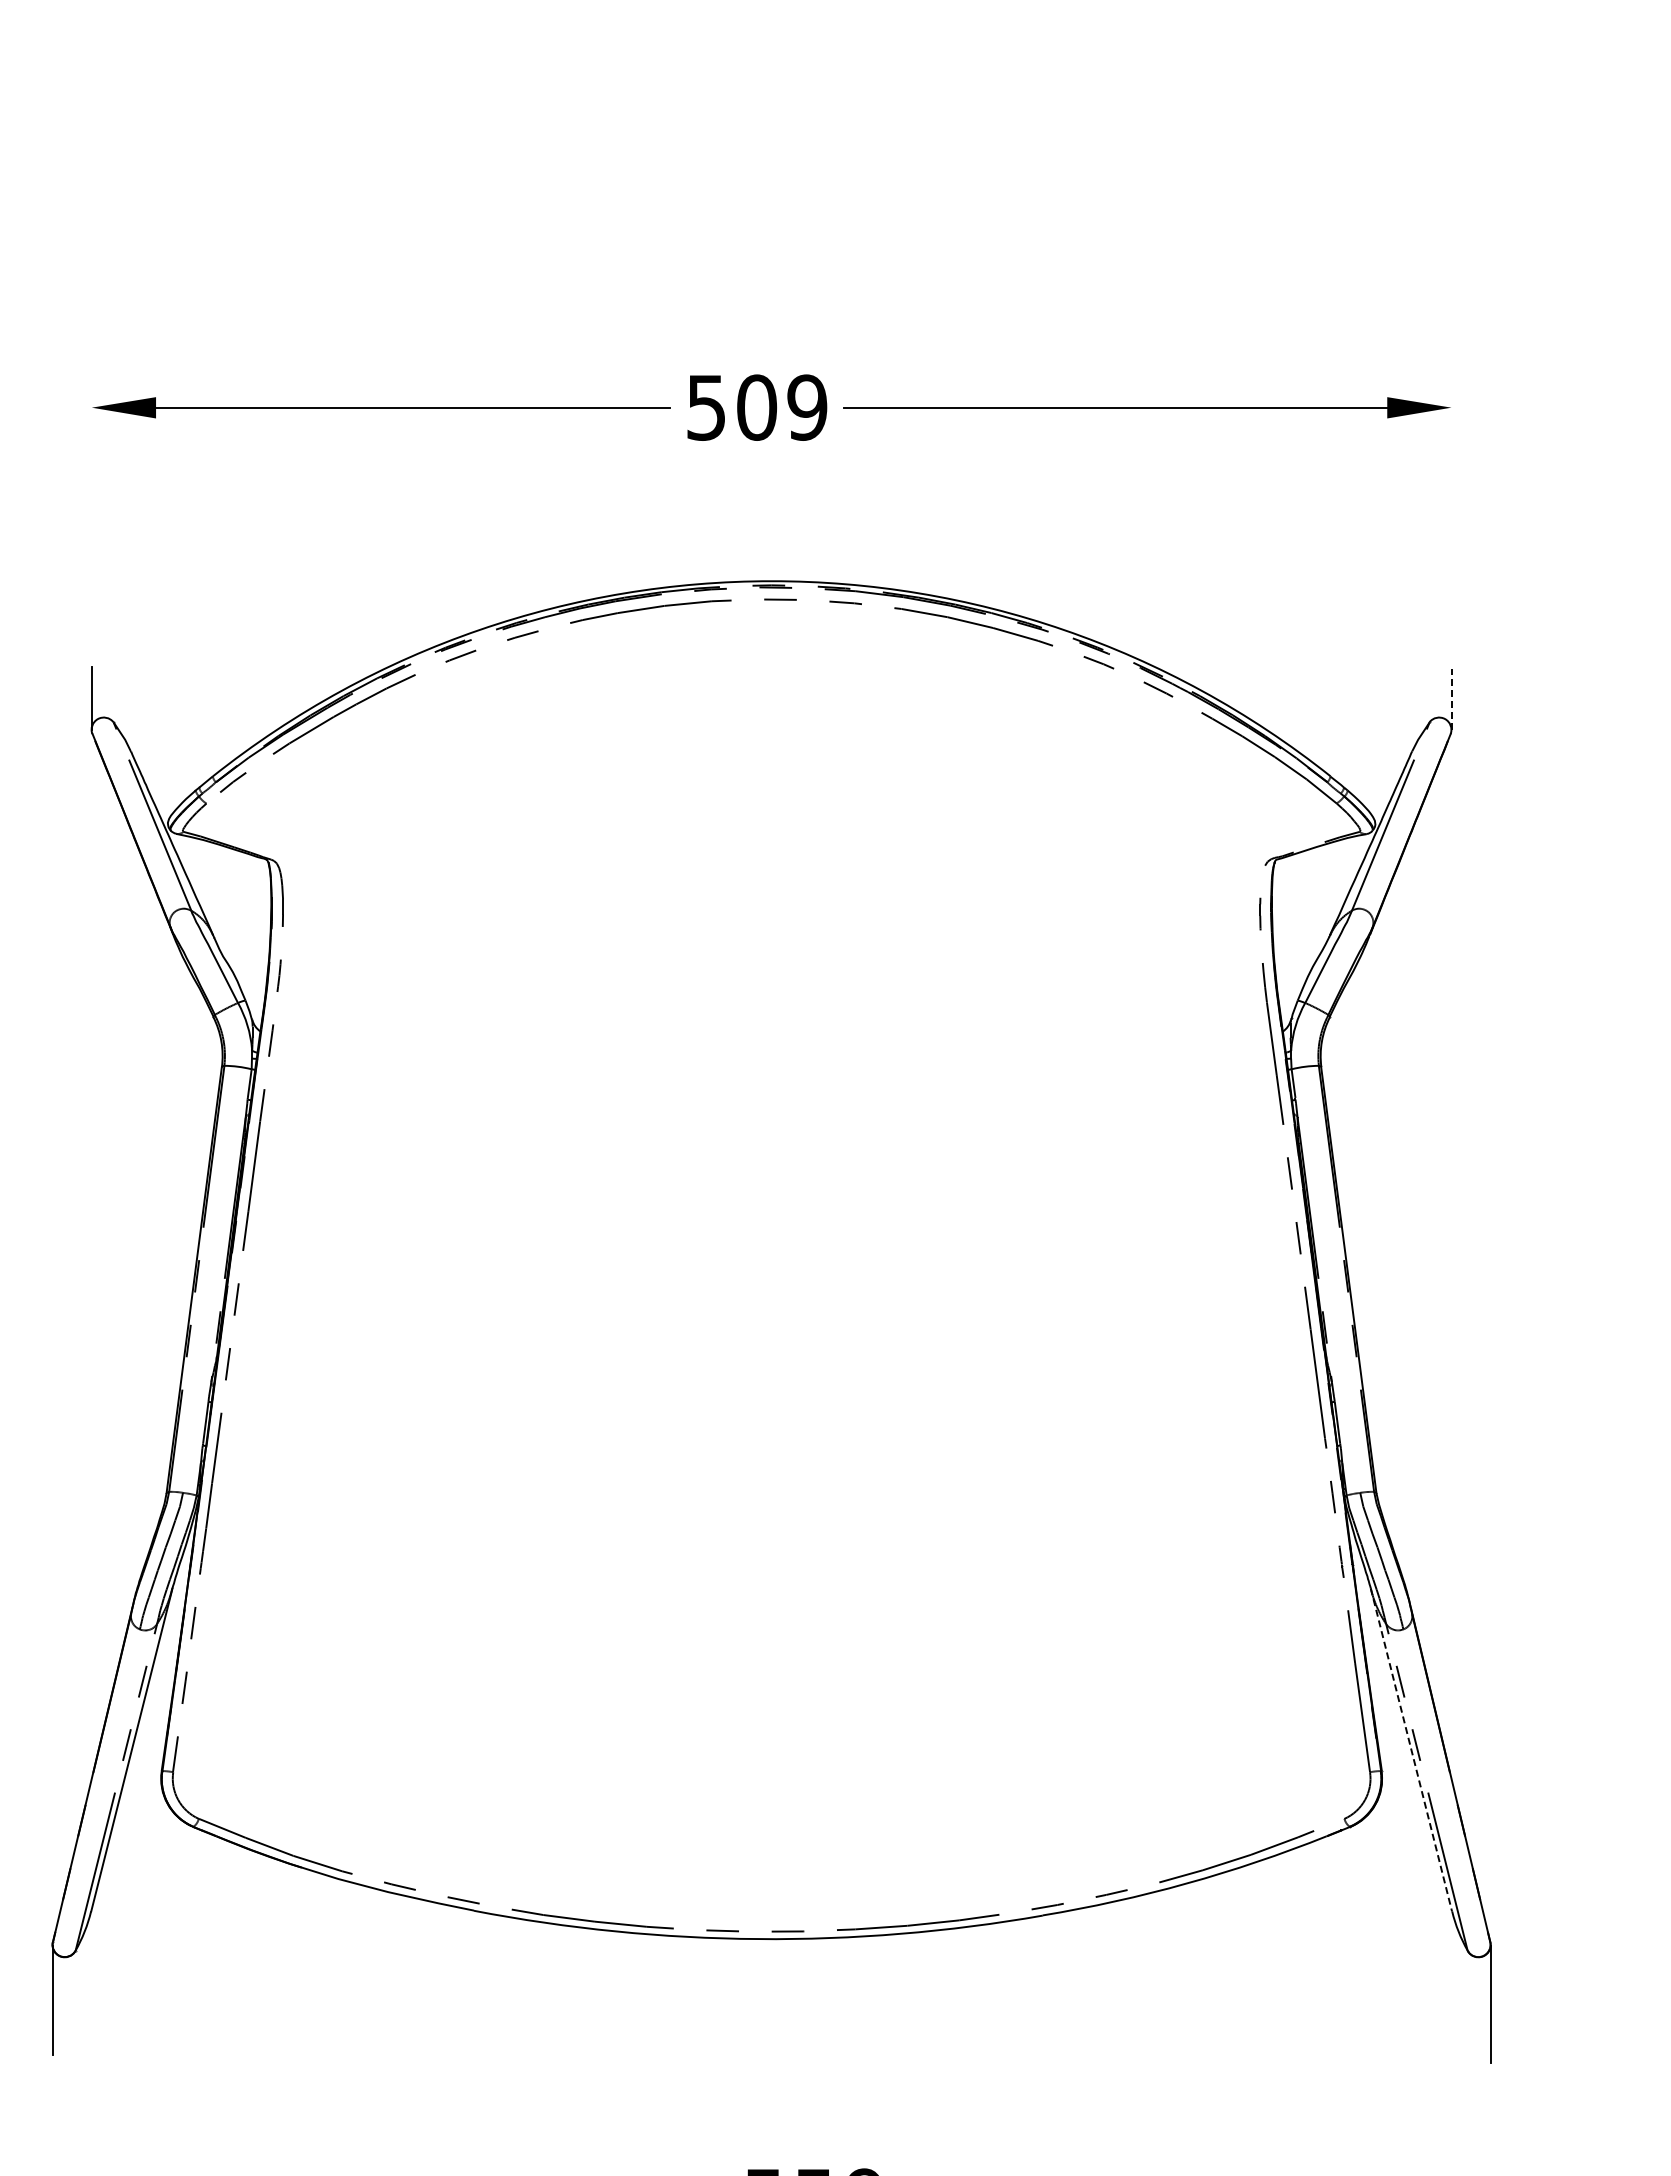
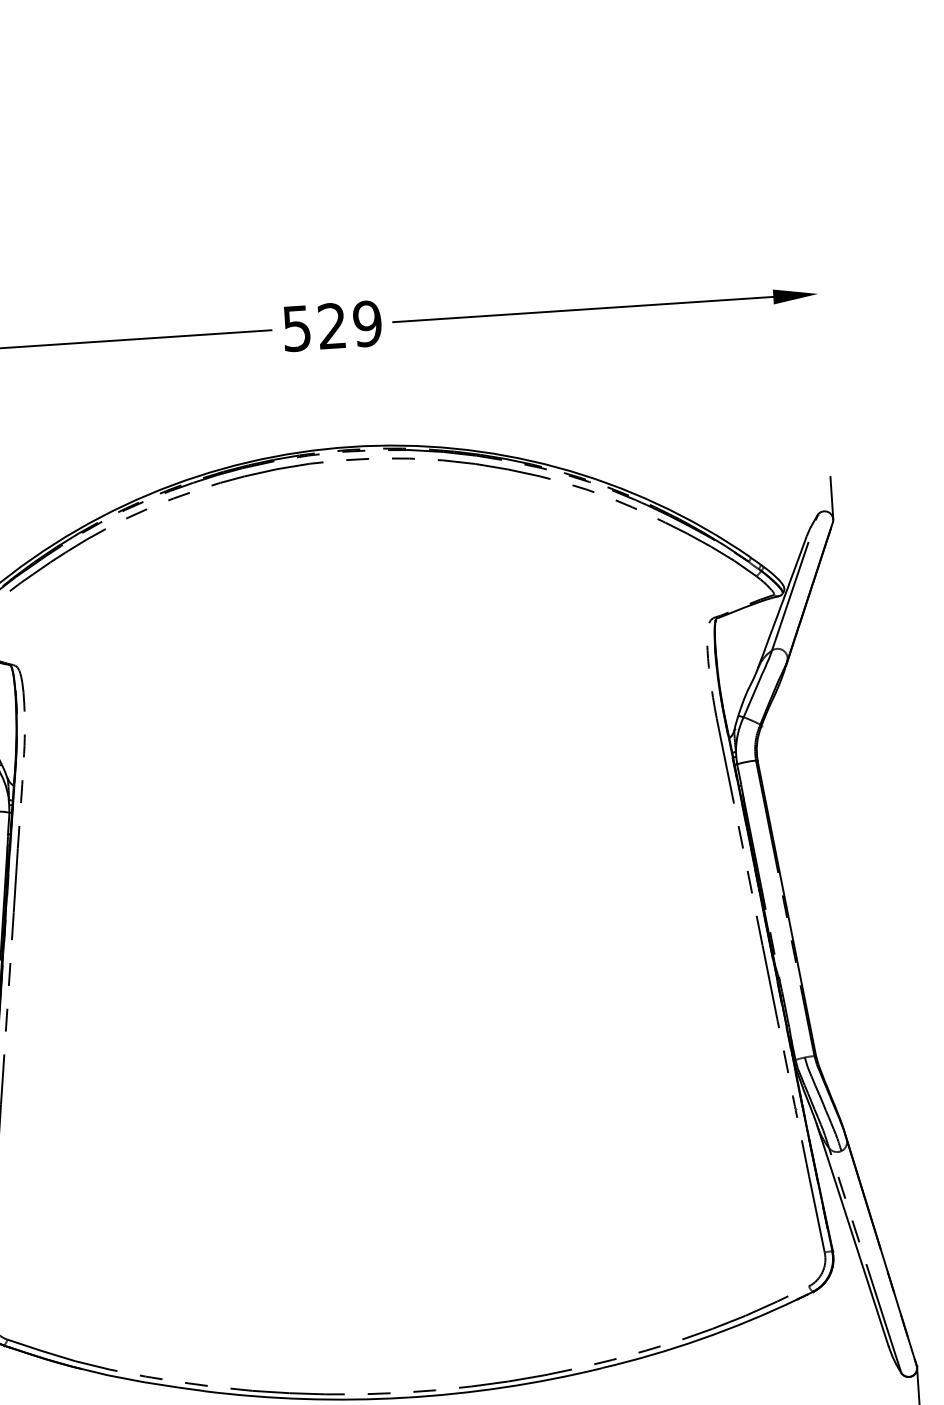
text: (757, 407) -> (332, 326), 509 -> 529
line: (1451, 698) -> (831, 497), dashed -> solid
line: (1411, 1750) -> (852, 1235), dashed -> solid

